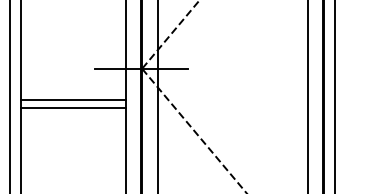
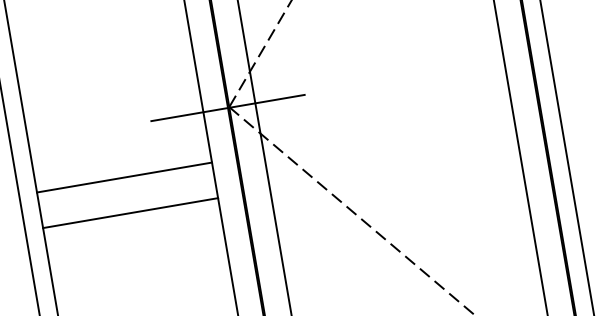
line: (73, 107) -> (130, 212), moved

